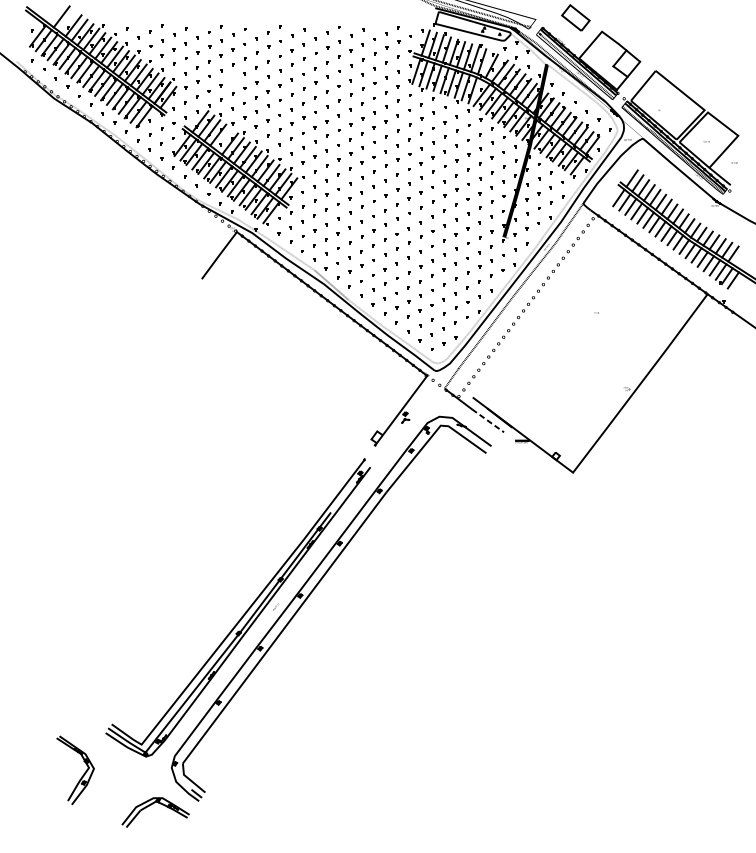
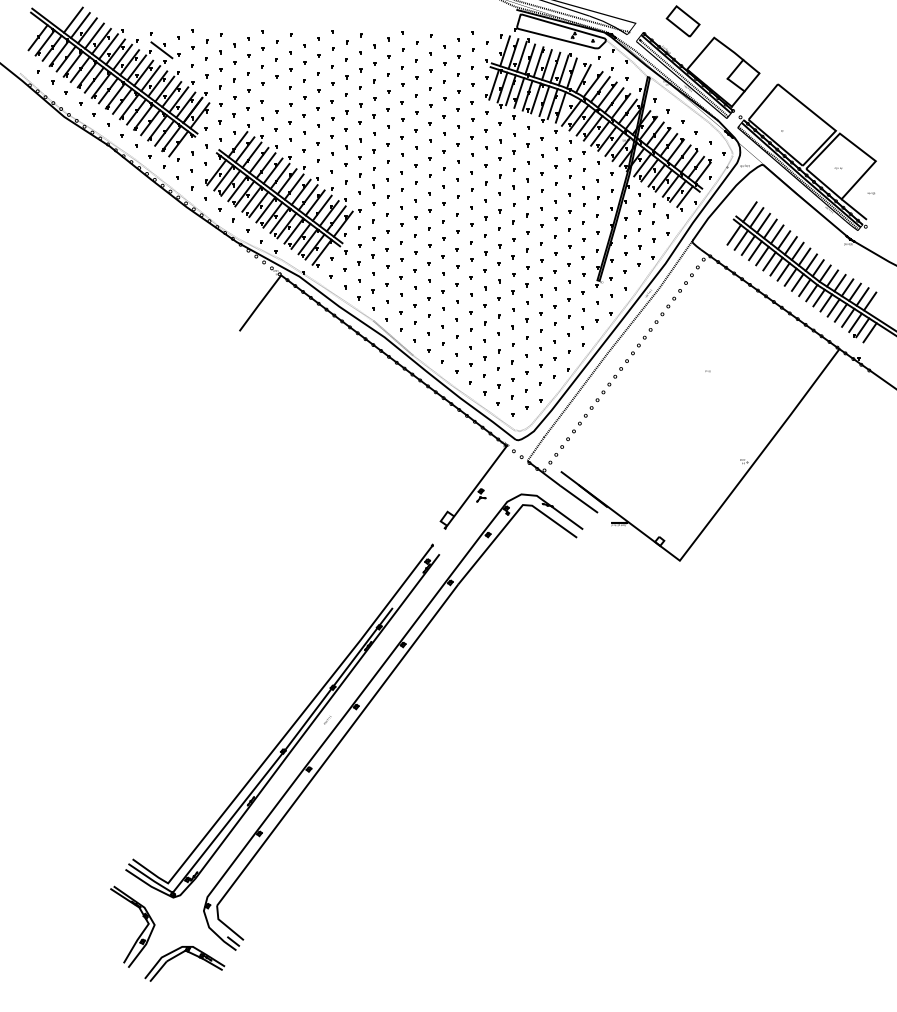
line: (67, 21) -> (80, 25), added
line: (31, 31) -> (37, 37), added
line: (136, 42) -> (161, 50), added
line: (150, 120) -> (178, 143), added
line: (223, 139) -> (265, 165), added
line: (488, 421) -> (579, 499), dashed -> solid
part: (82, 775) -> (140, 933), moved

